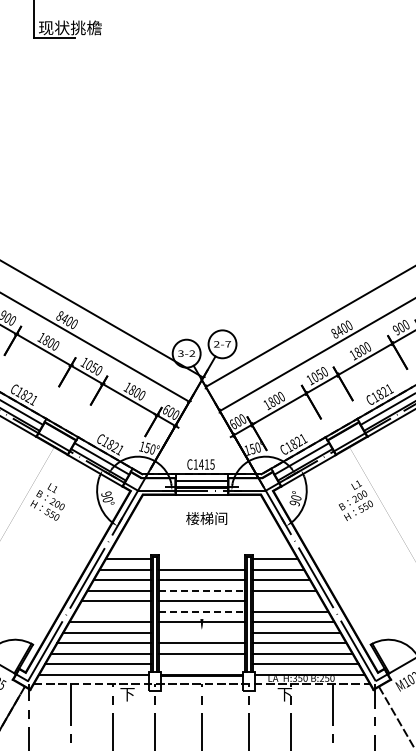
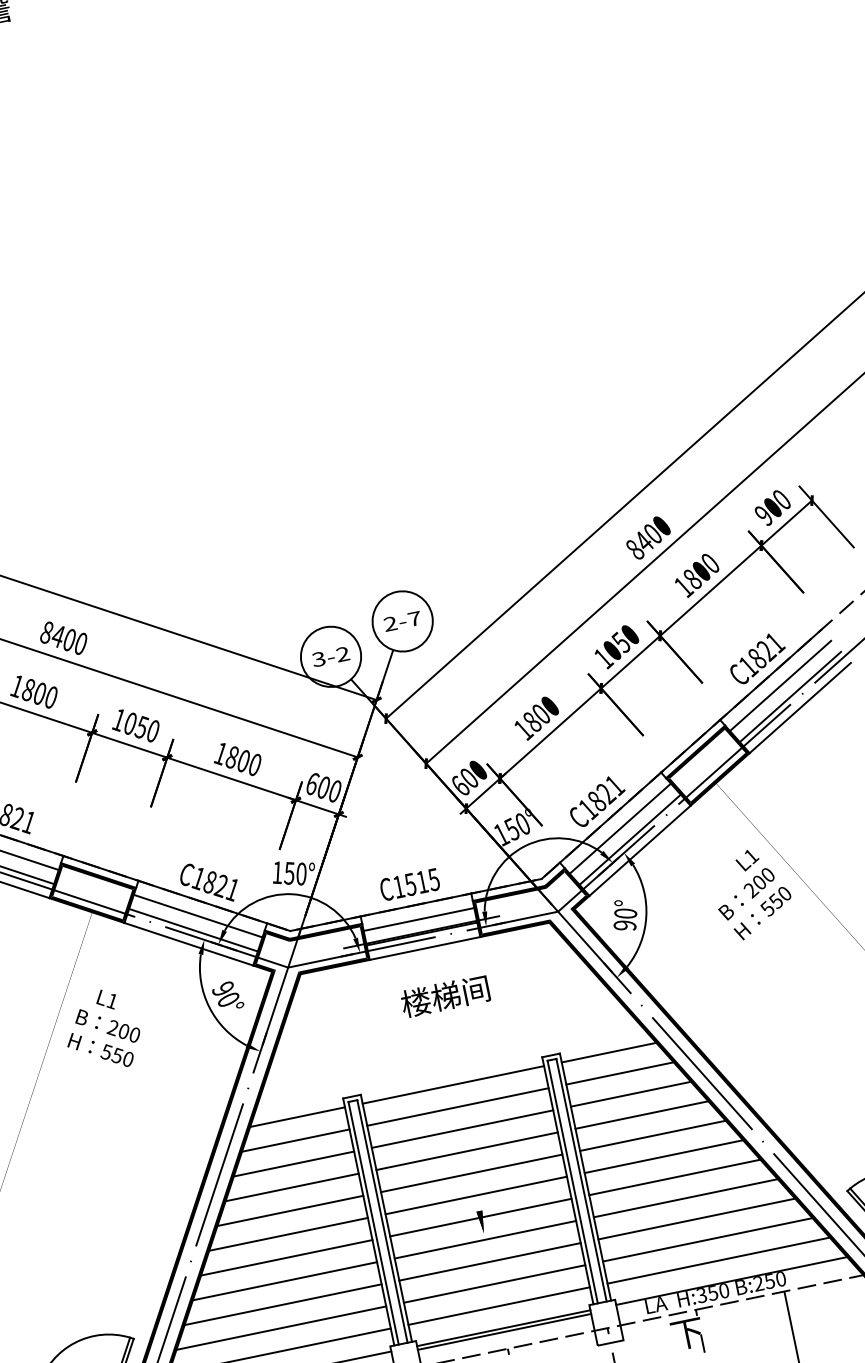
text: (200, 464) -> (408, 884), C1415 -> C1515
line: (201, 559) -> (452, 1085), added
line: (201, 590) -> (465, 1150), dashed -> solid
line: (287, 601) -> (652, 1136), added
line: (112, 611) -> (287, 1233), added
line: (201, 611) -> (475, 1194), dashed -> solid
line: (201, 632) -> (484, 1239), added
line: (201, 664) -> (498, 1306), added

